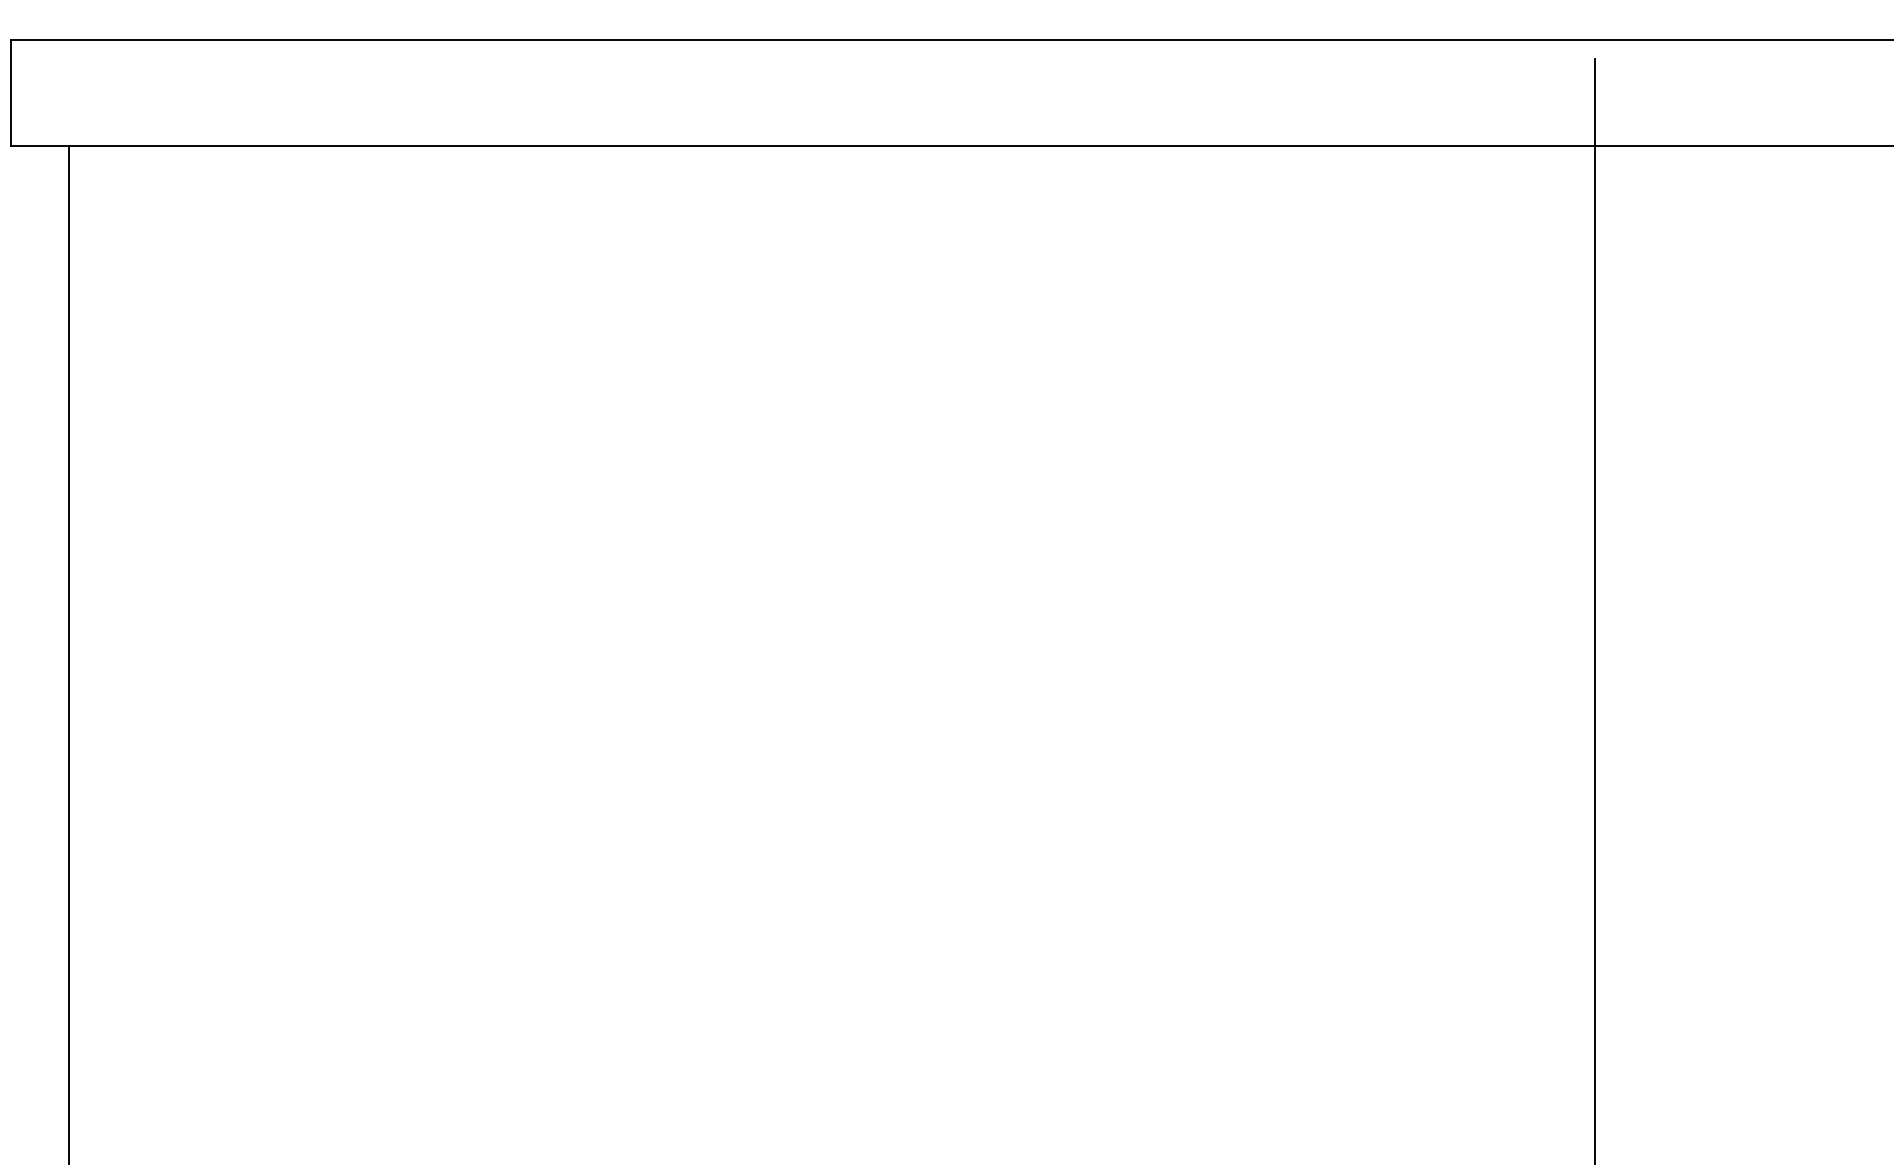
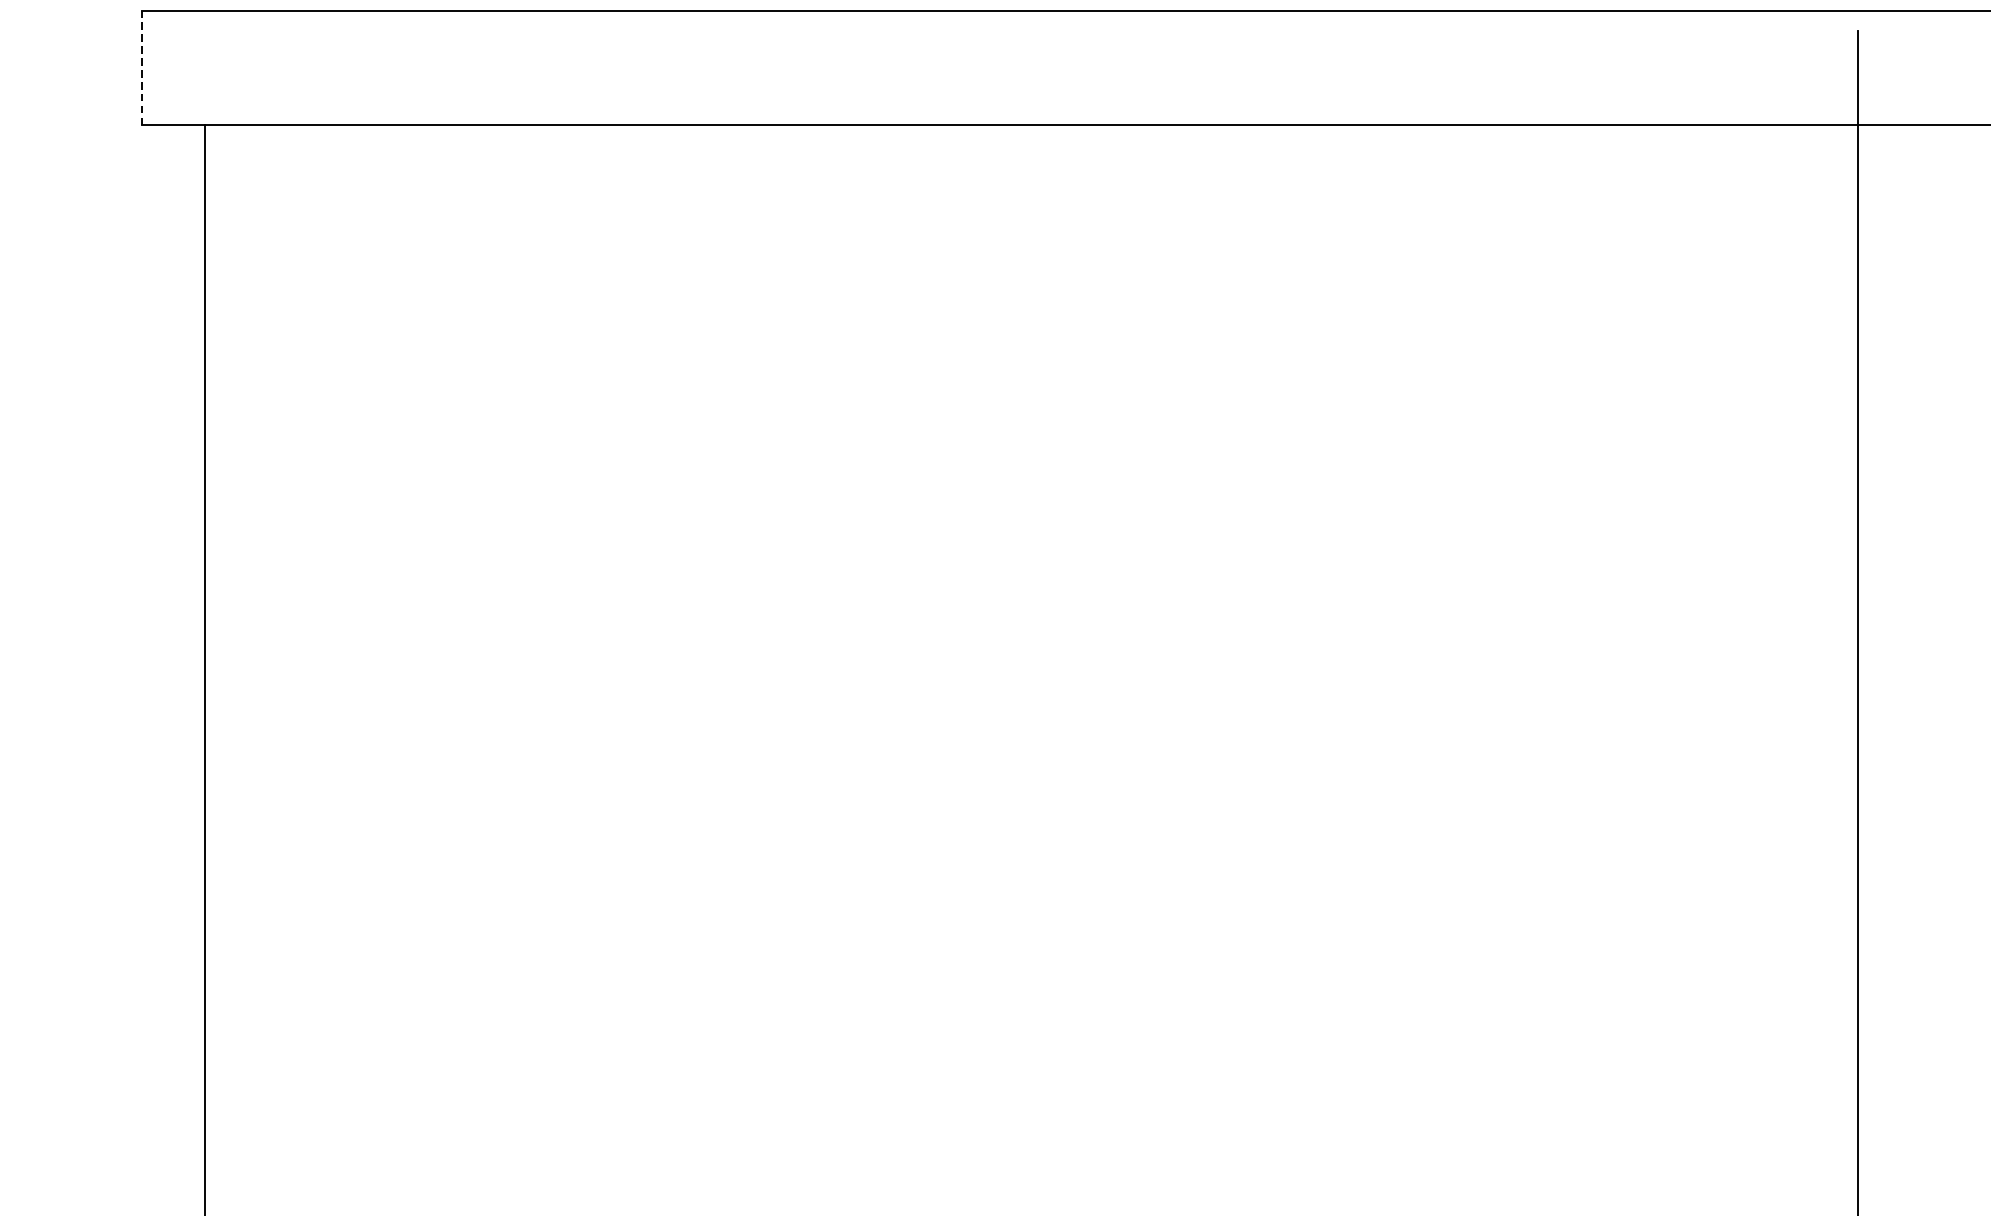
line: (10, 93) -> (141, 68), solid -> dashed

